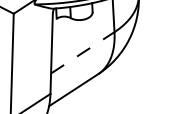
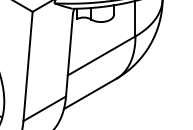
line: (83, 52) -> (102, 55), dashed -> solid

